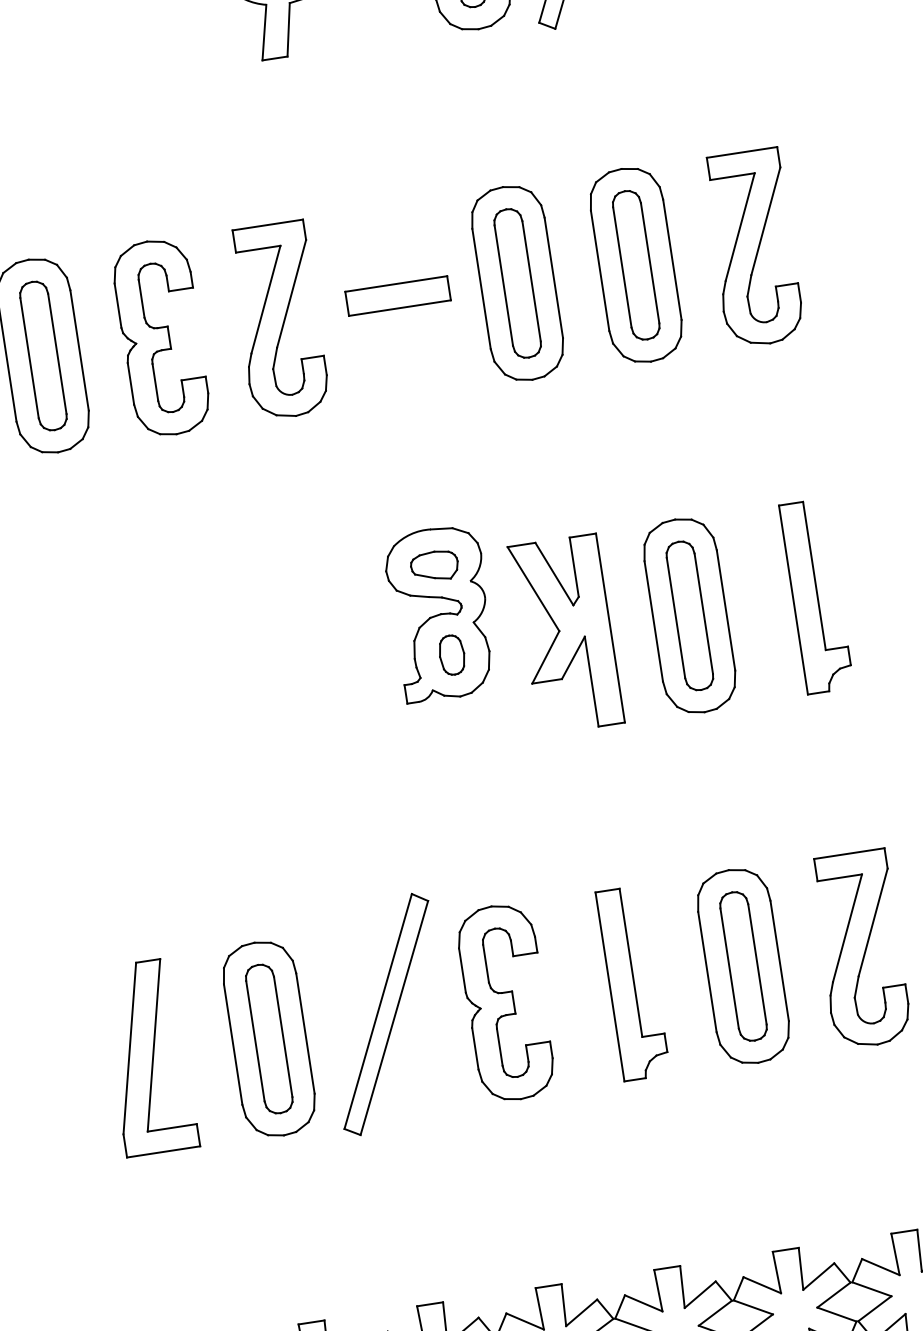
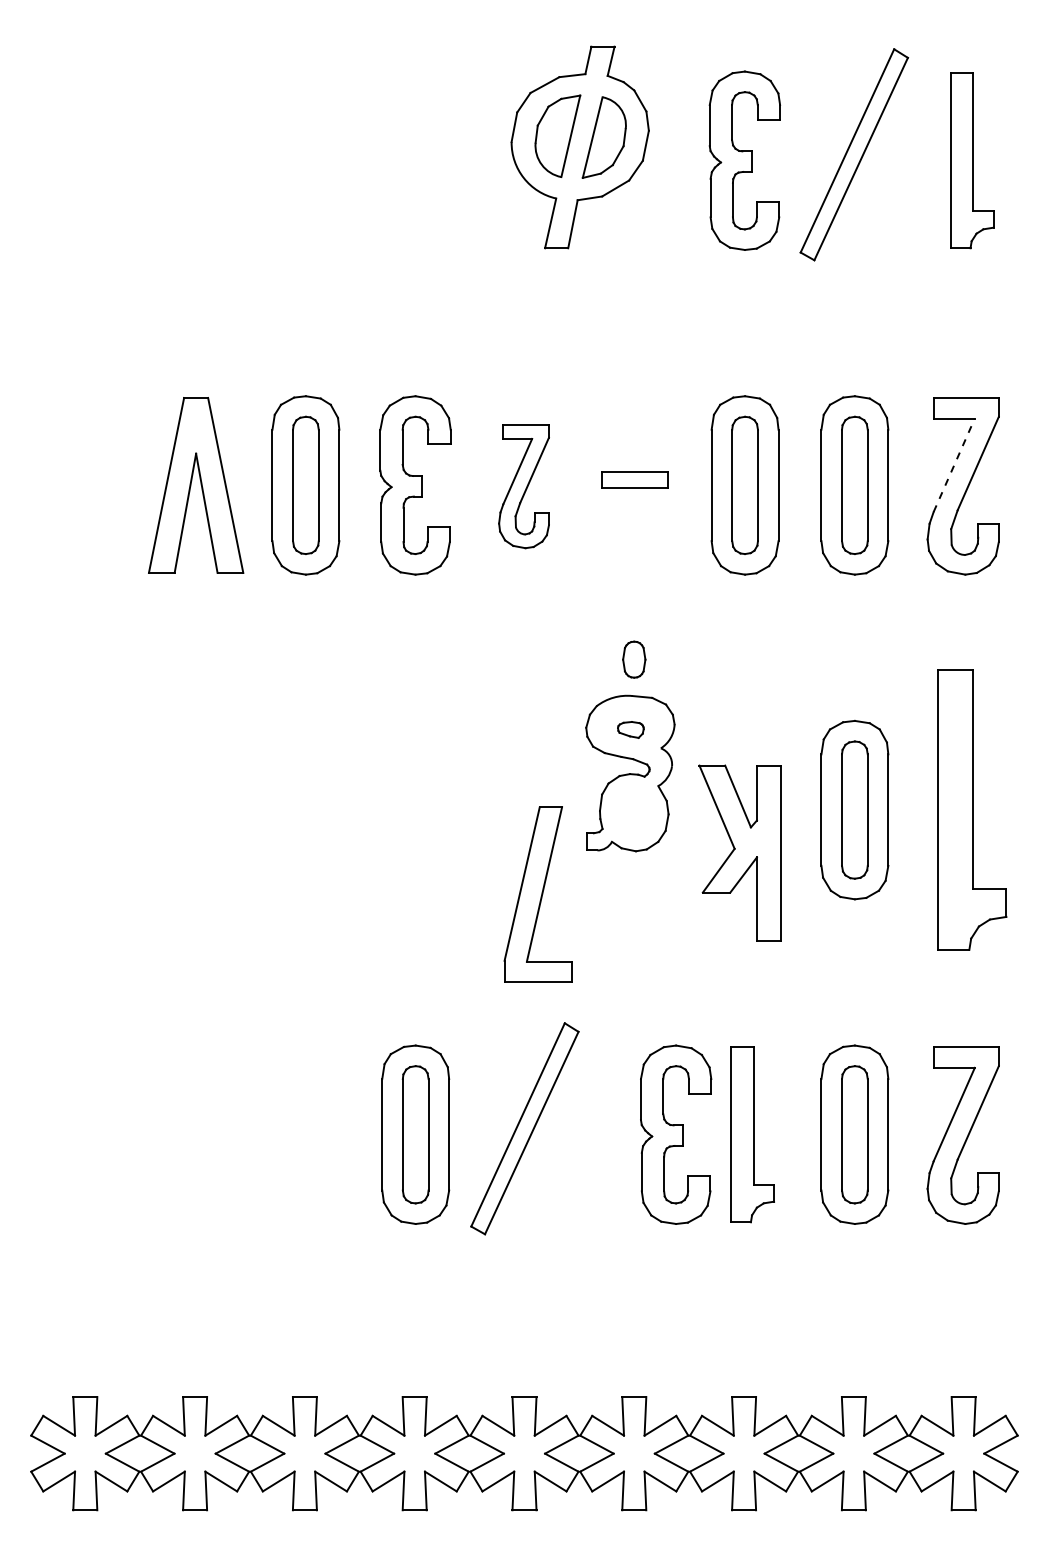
line: (740, 226) -> (954, 464), solid -> dashed
part: (397, 295) -> (634, 479), size x0.7
part: (278, 321) -> (523, 486), size x0.7
part: (434, 565) -> (630, 729), size x0.6
part: (816, 596) -> (972, 810), size x1.6
part: (565, 634) -> (739, 852), moved
part: (452, 654) -> (634, 659), moved
part: (506, 1002) -> (676, 1134), moved
part: (148, 1057) -> (537, 894), moved

